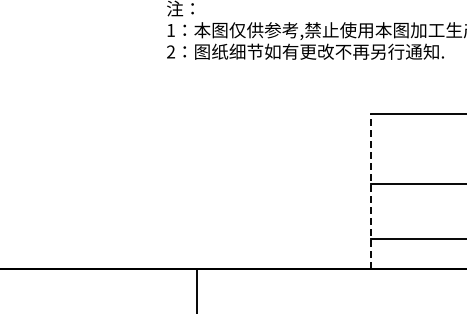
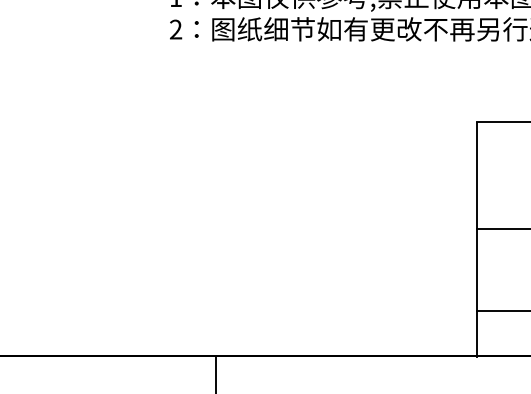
line: (370, 191) -> (476, 239), dashed -> solid

